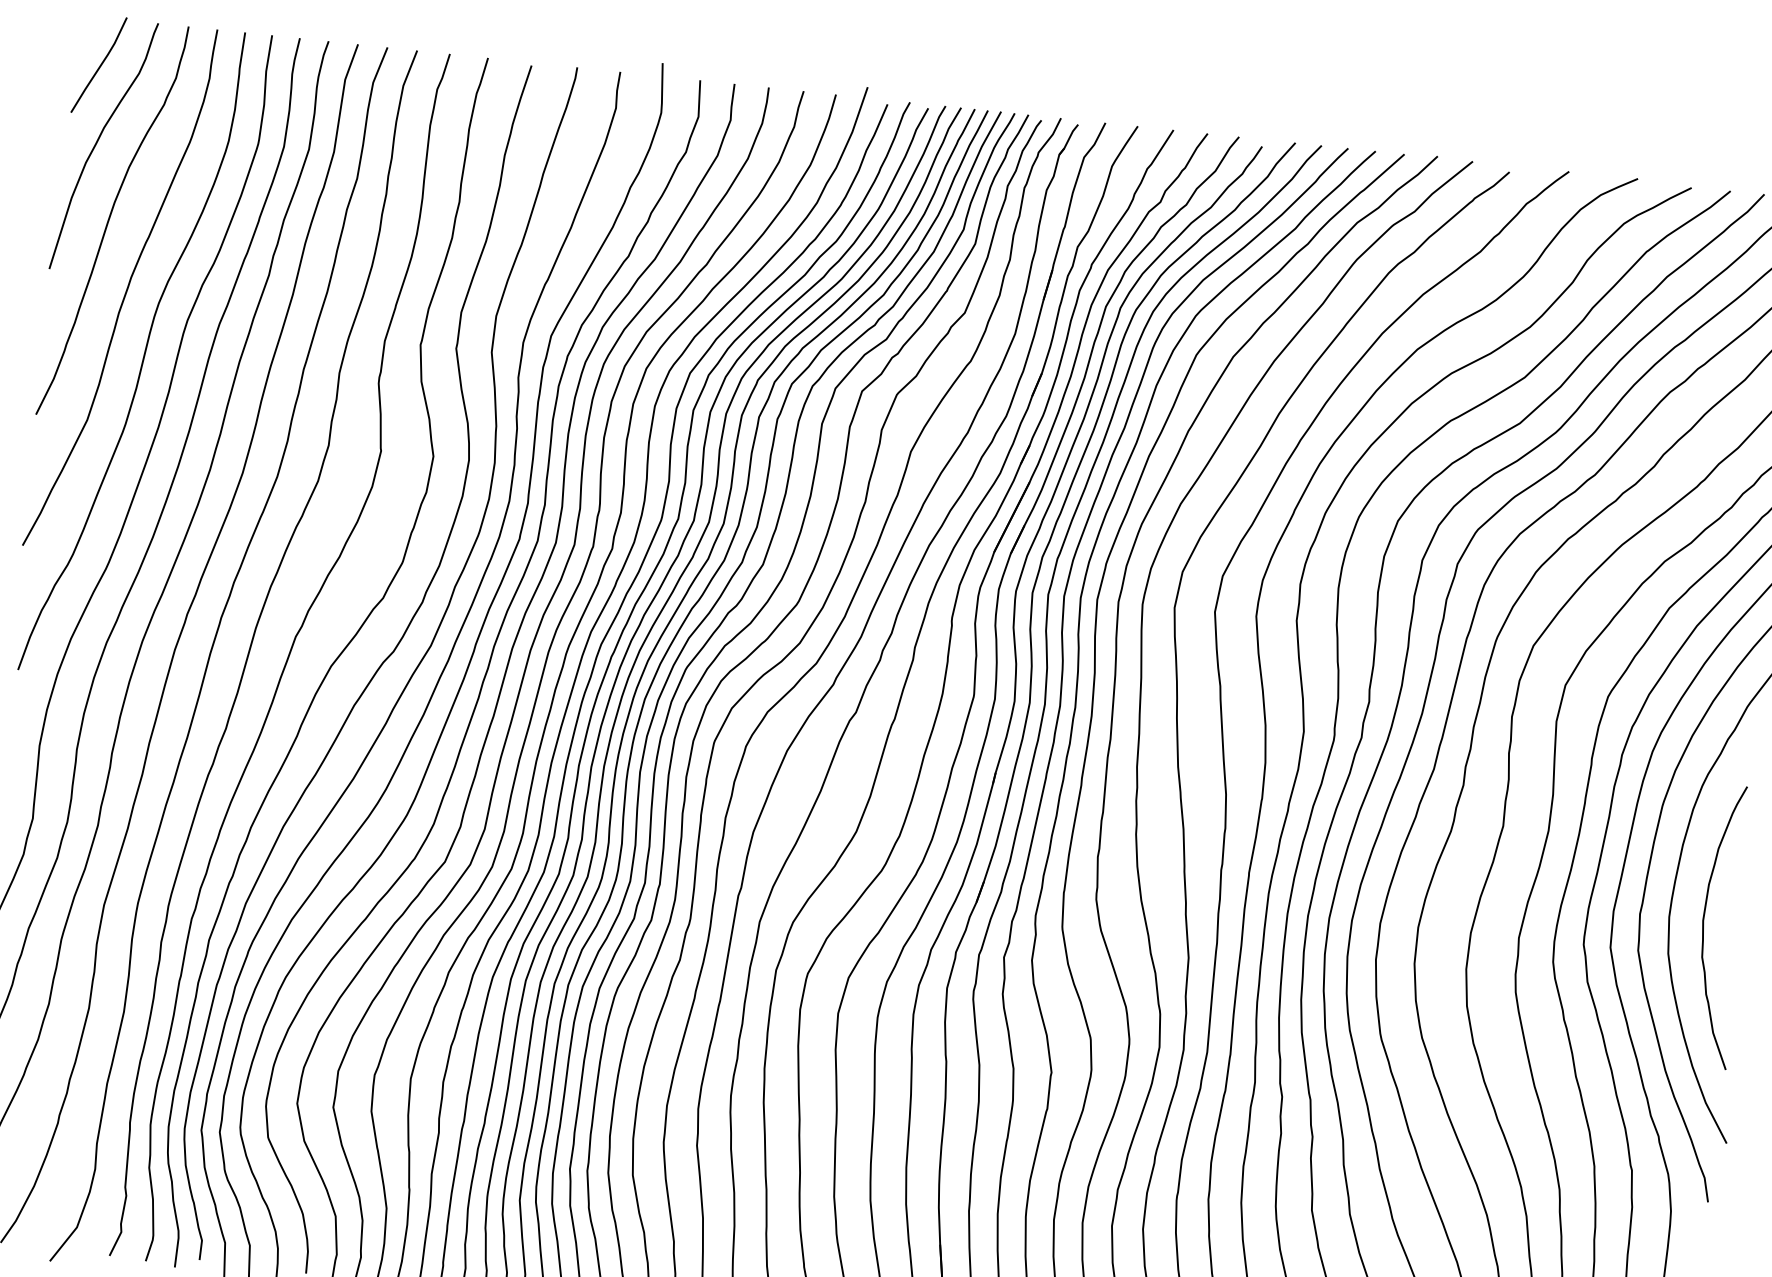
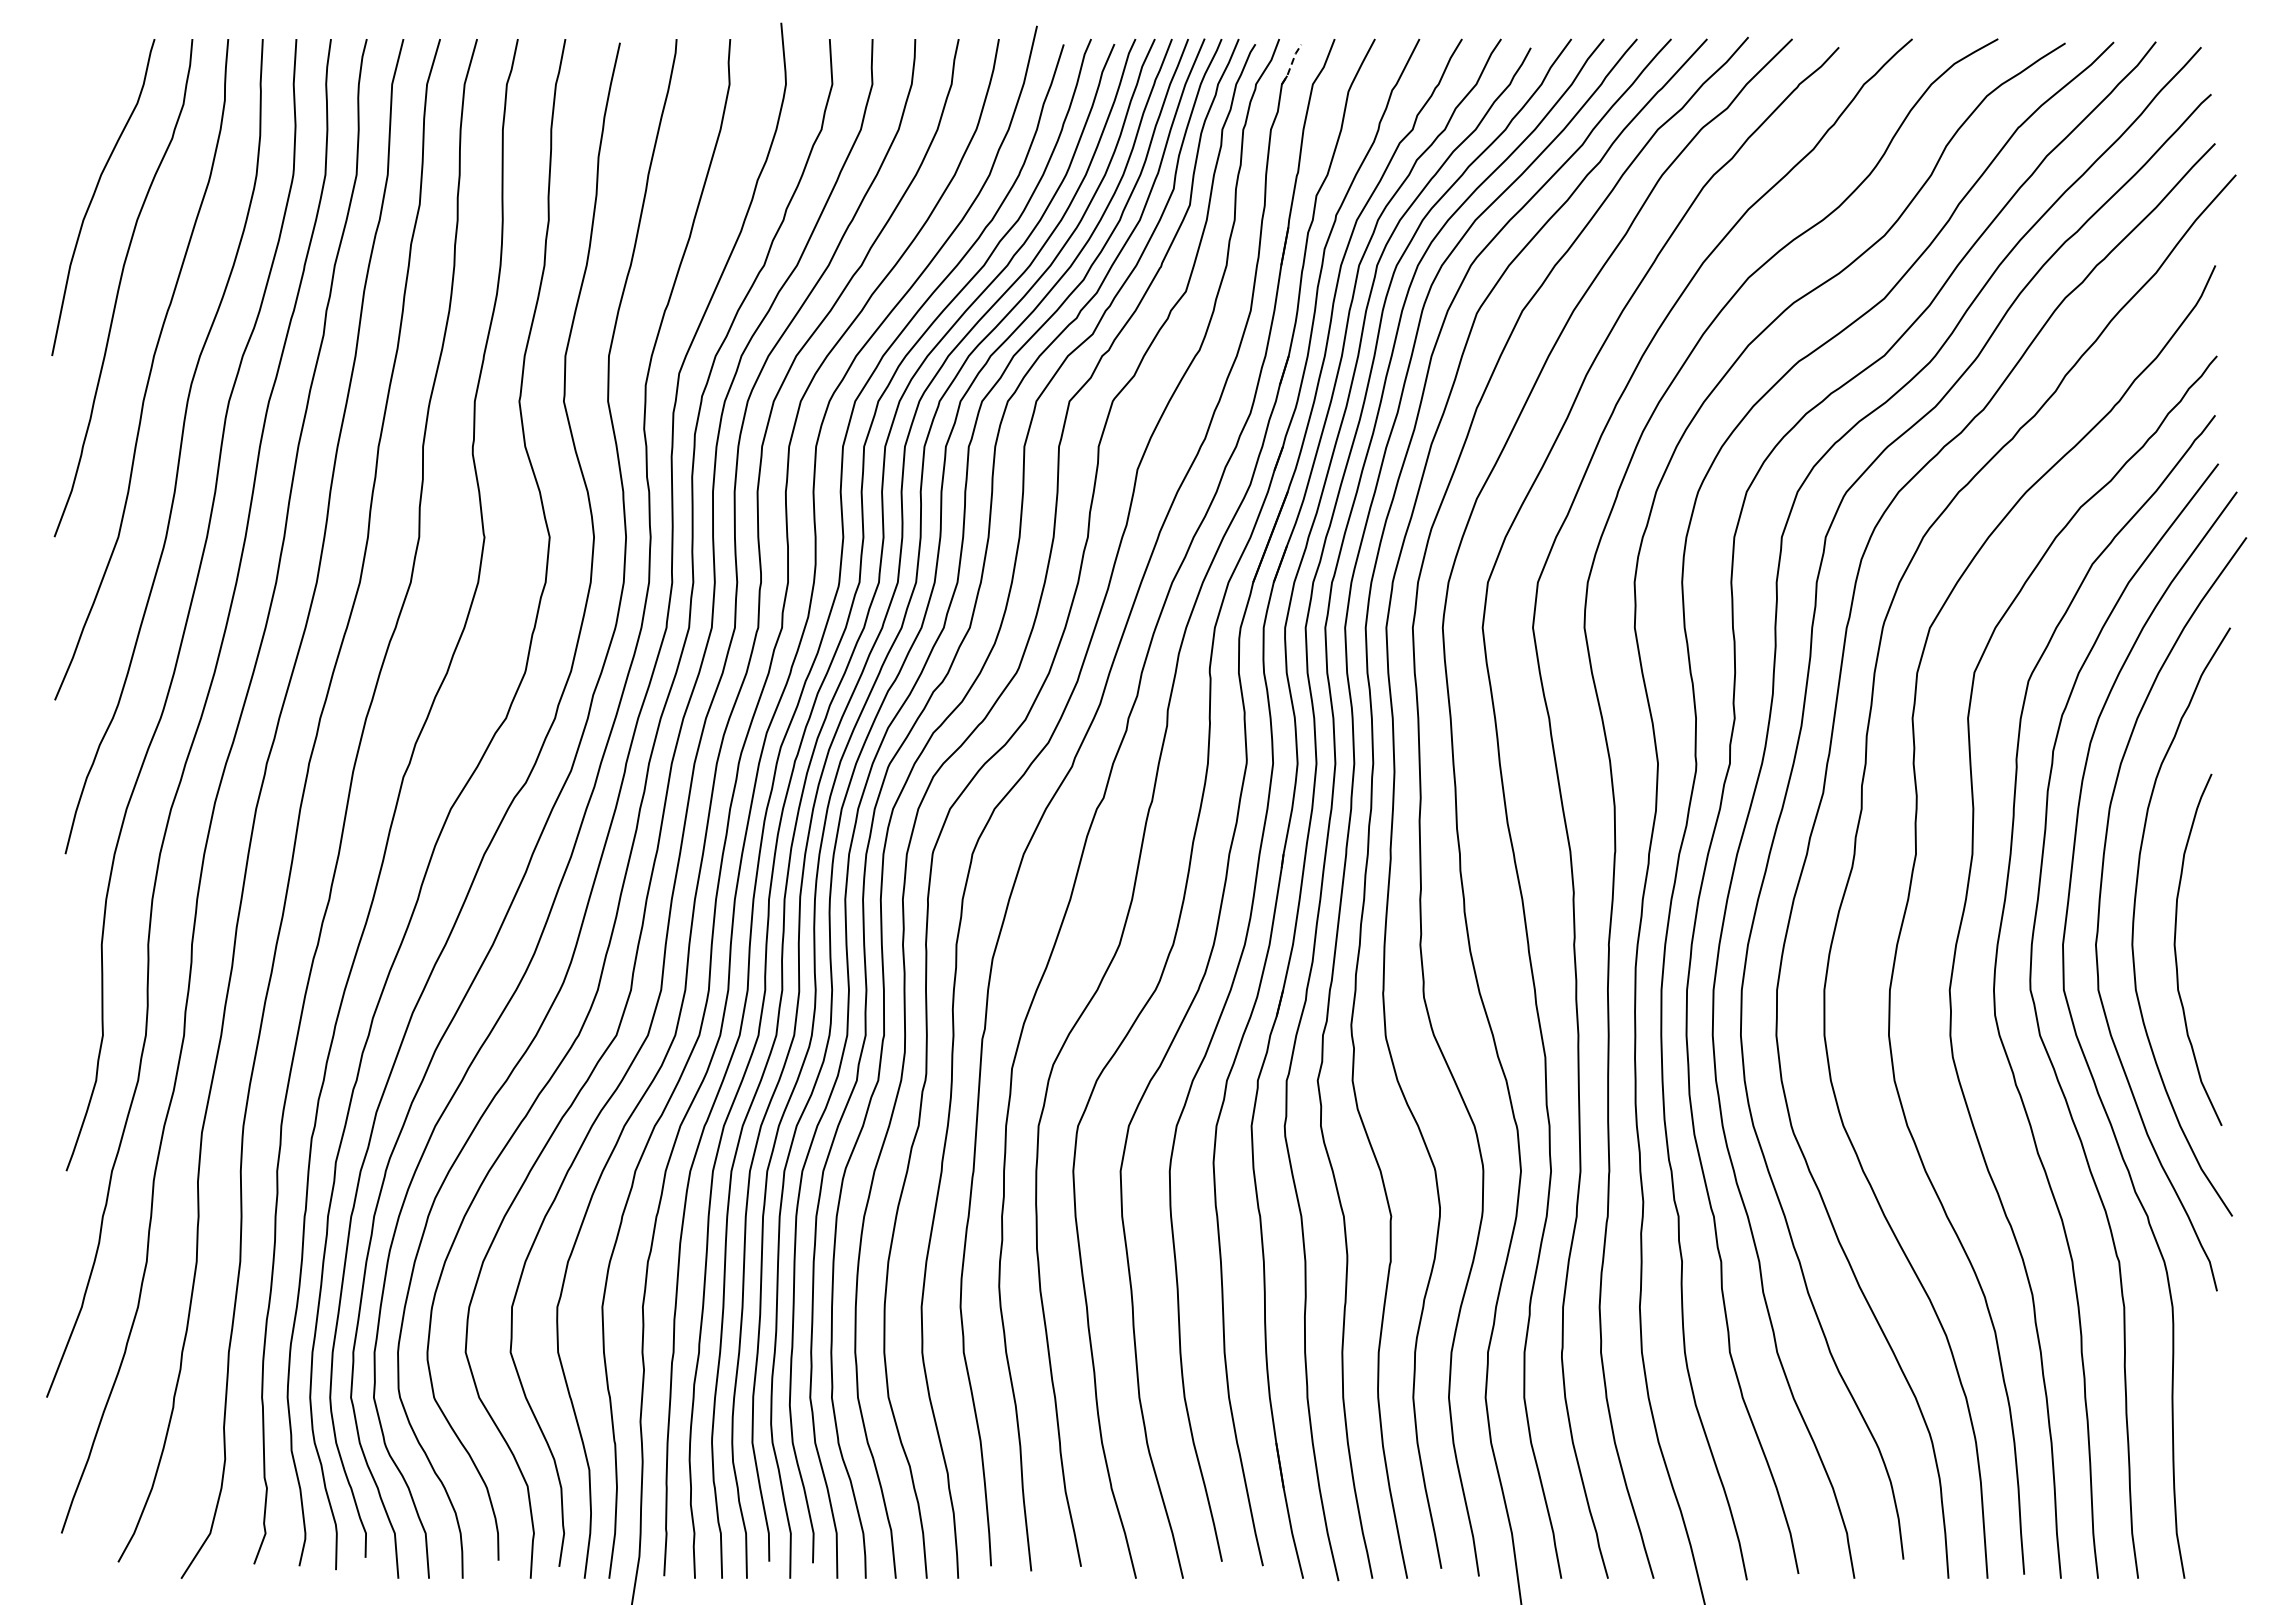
line: (100, 64) -> (88, 97), removed
line: (1068, 138) -> (1291, 63), solid -> dashed

